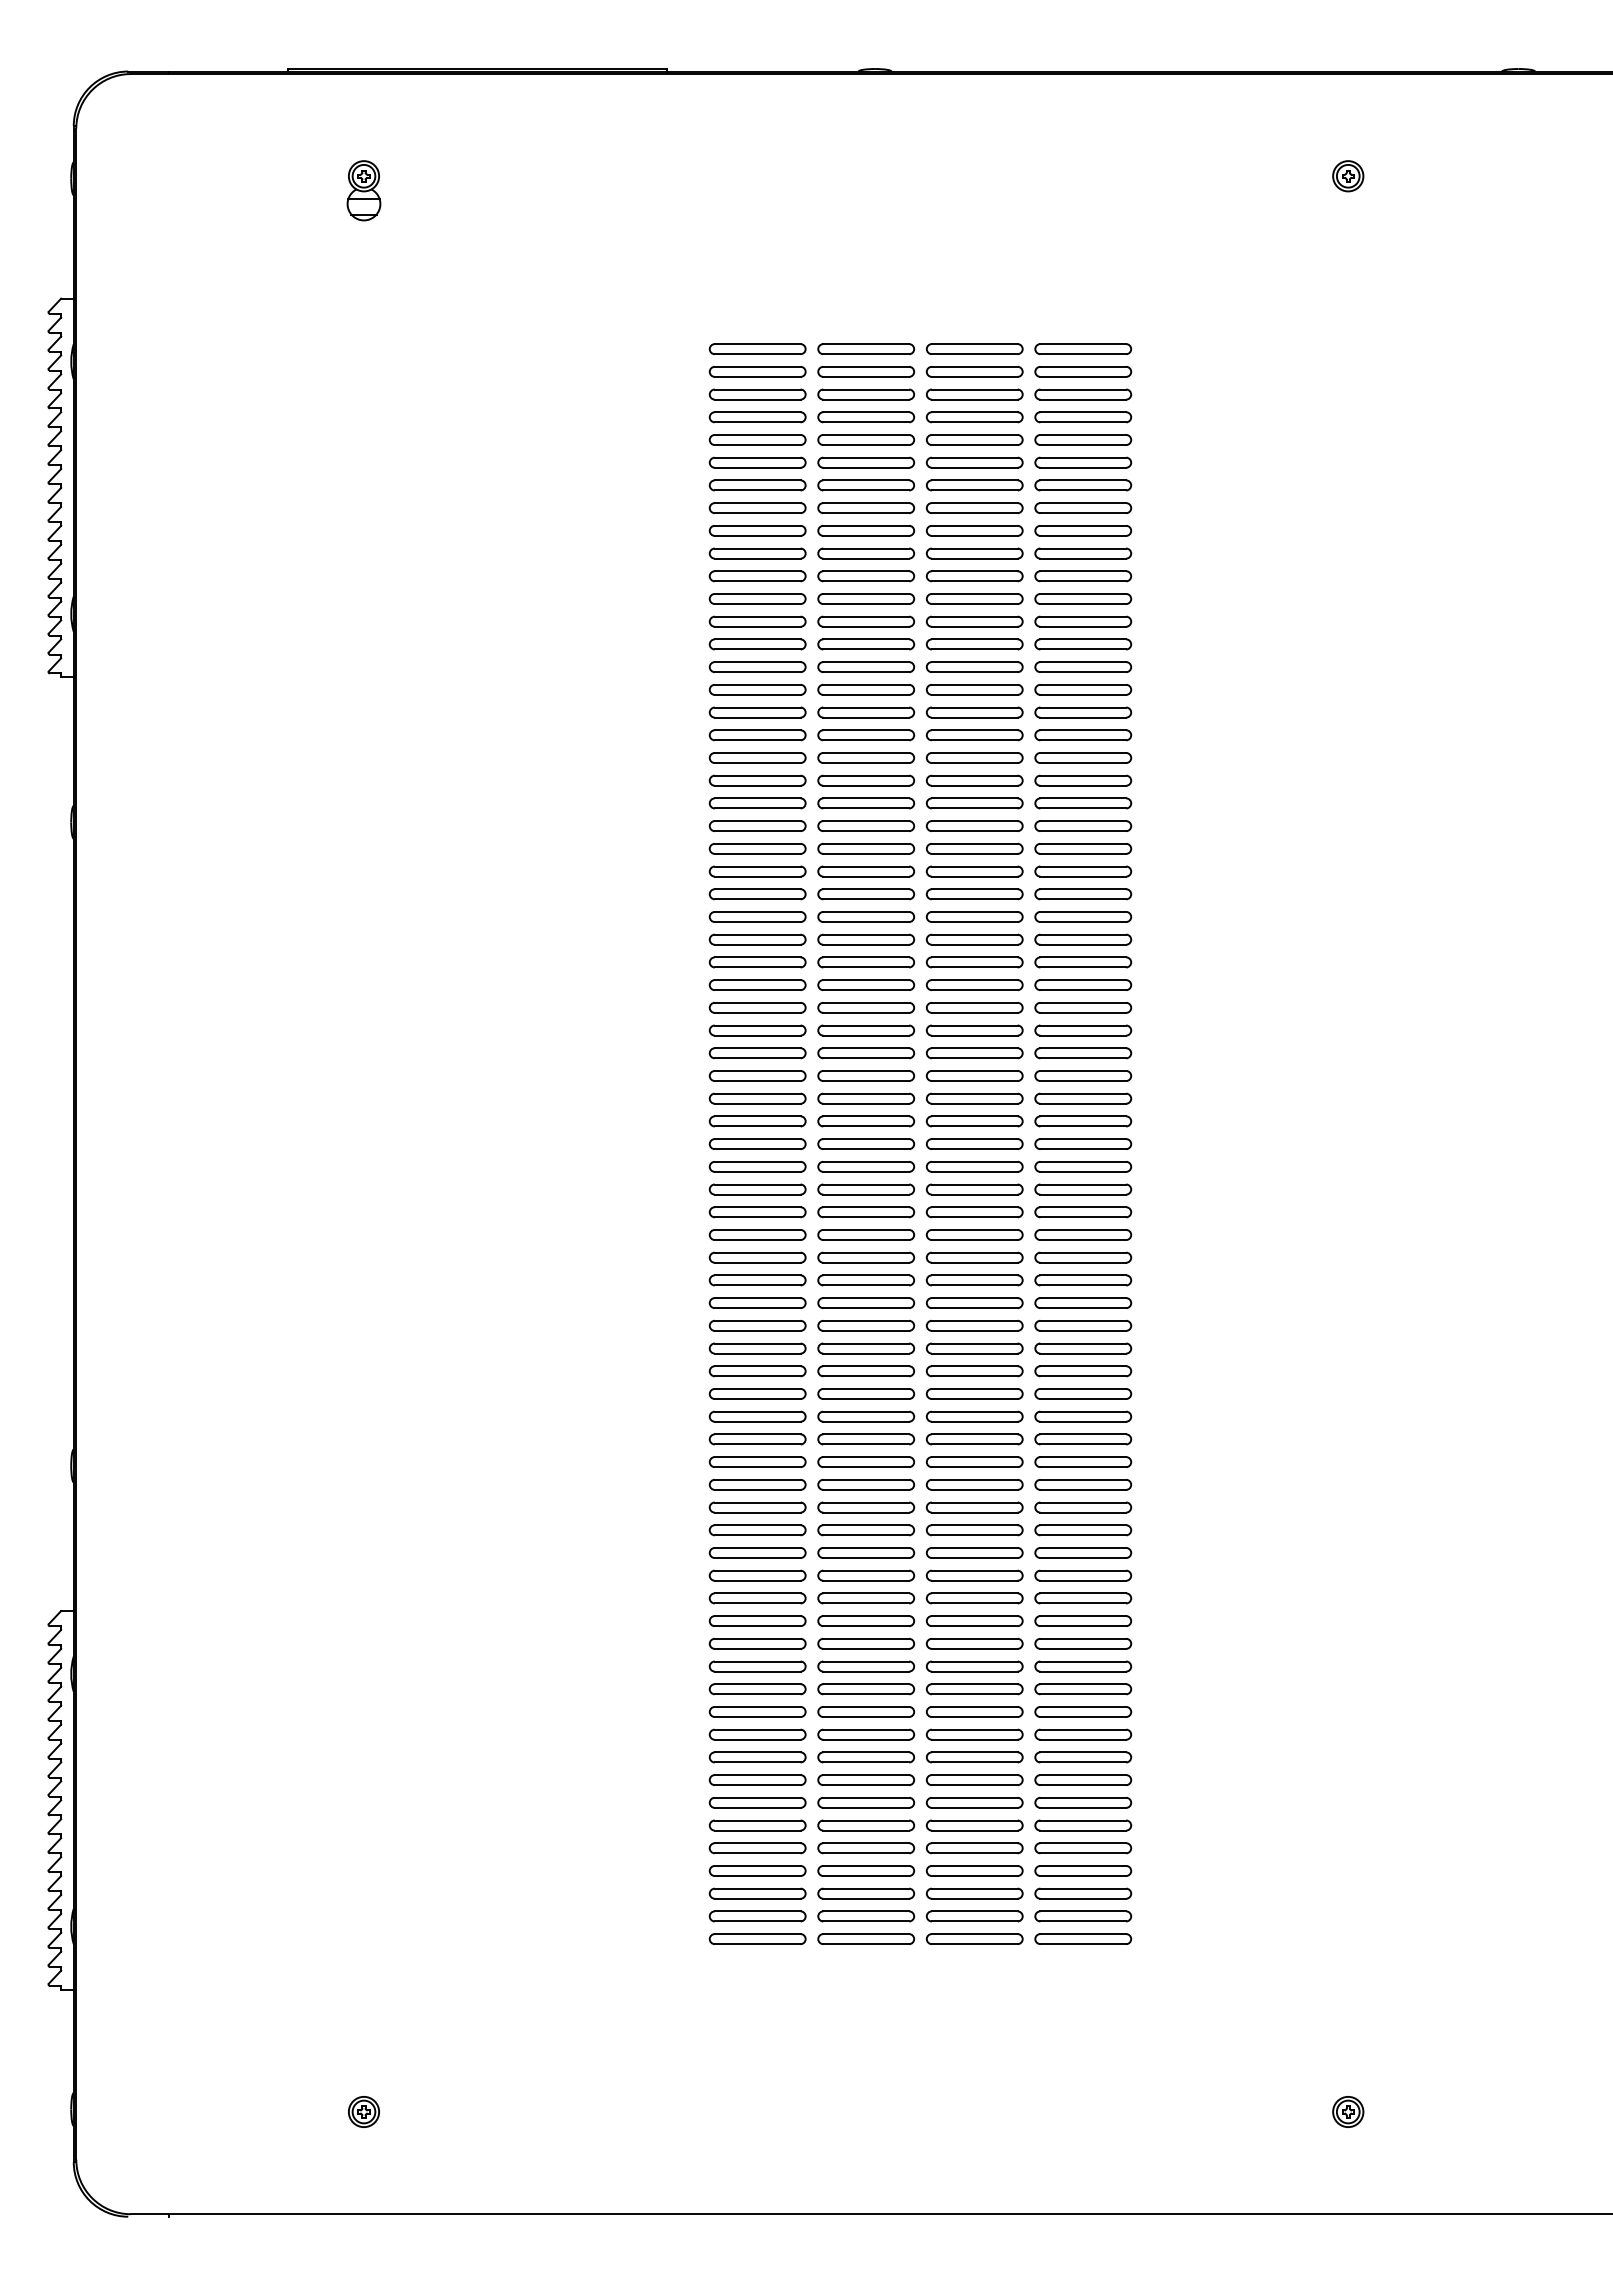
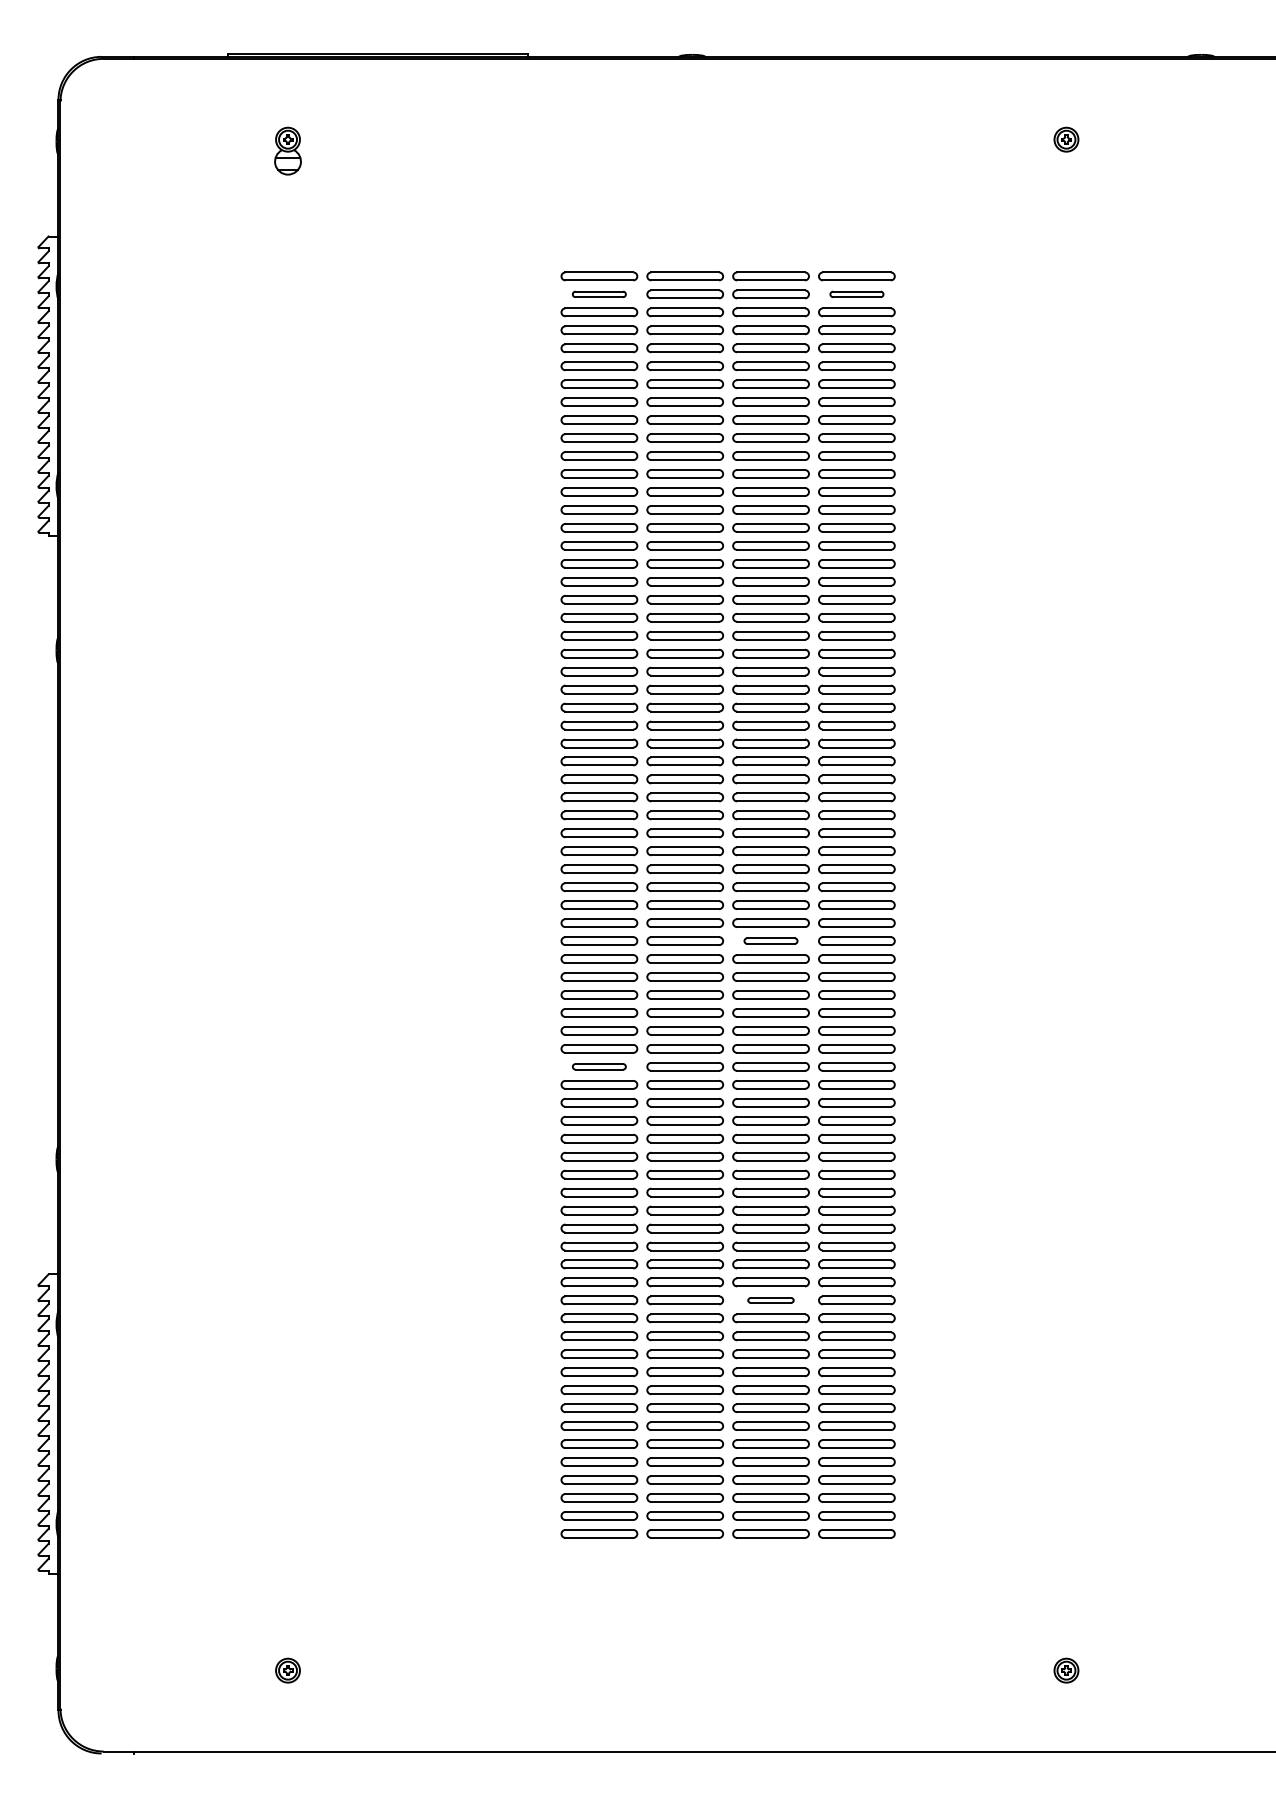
part: (757, 371) -> (599, 294), size x0.7
part: (1083, 371) -> (857, 294), size x0.7
part: (974, 1189) -> (770, 941), size x0.7
part: (757, 1348) -> (599, 1066), size x0.7
part: (974, 1643) -> (770, 1300), size x0.6

